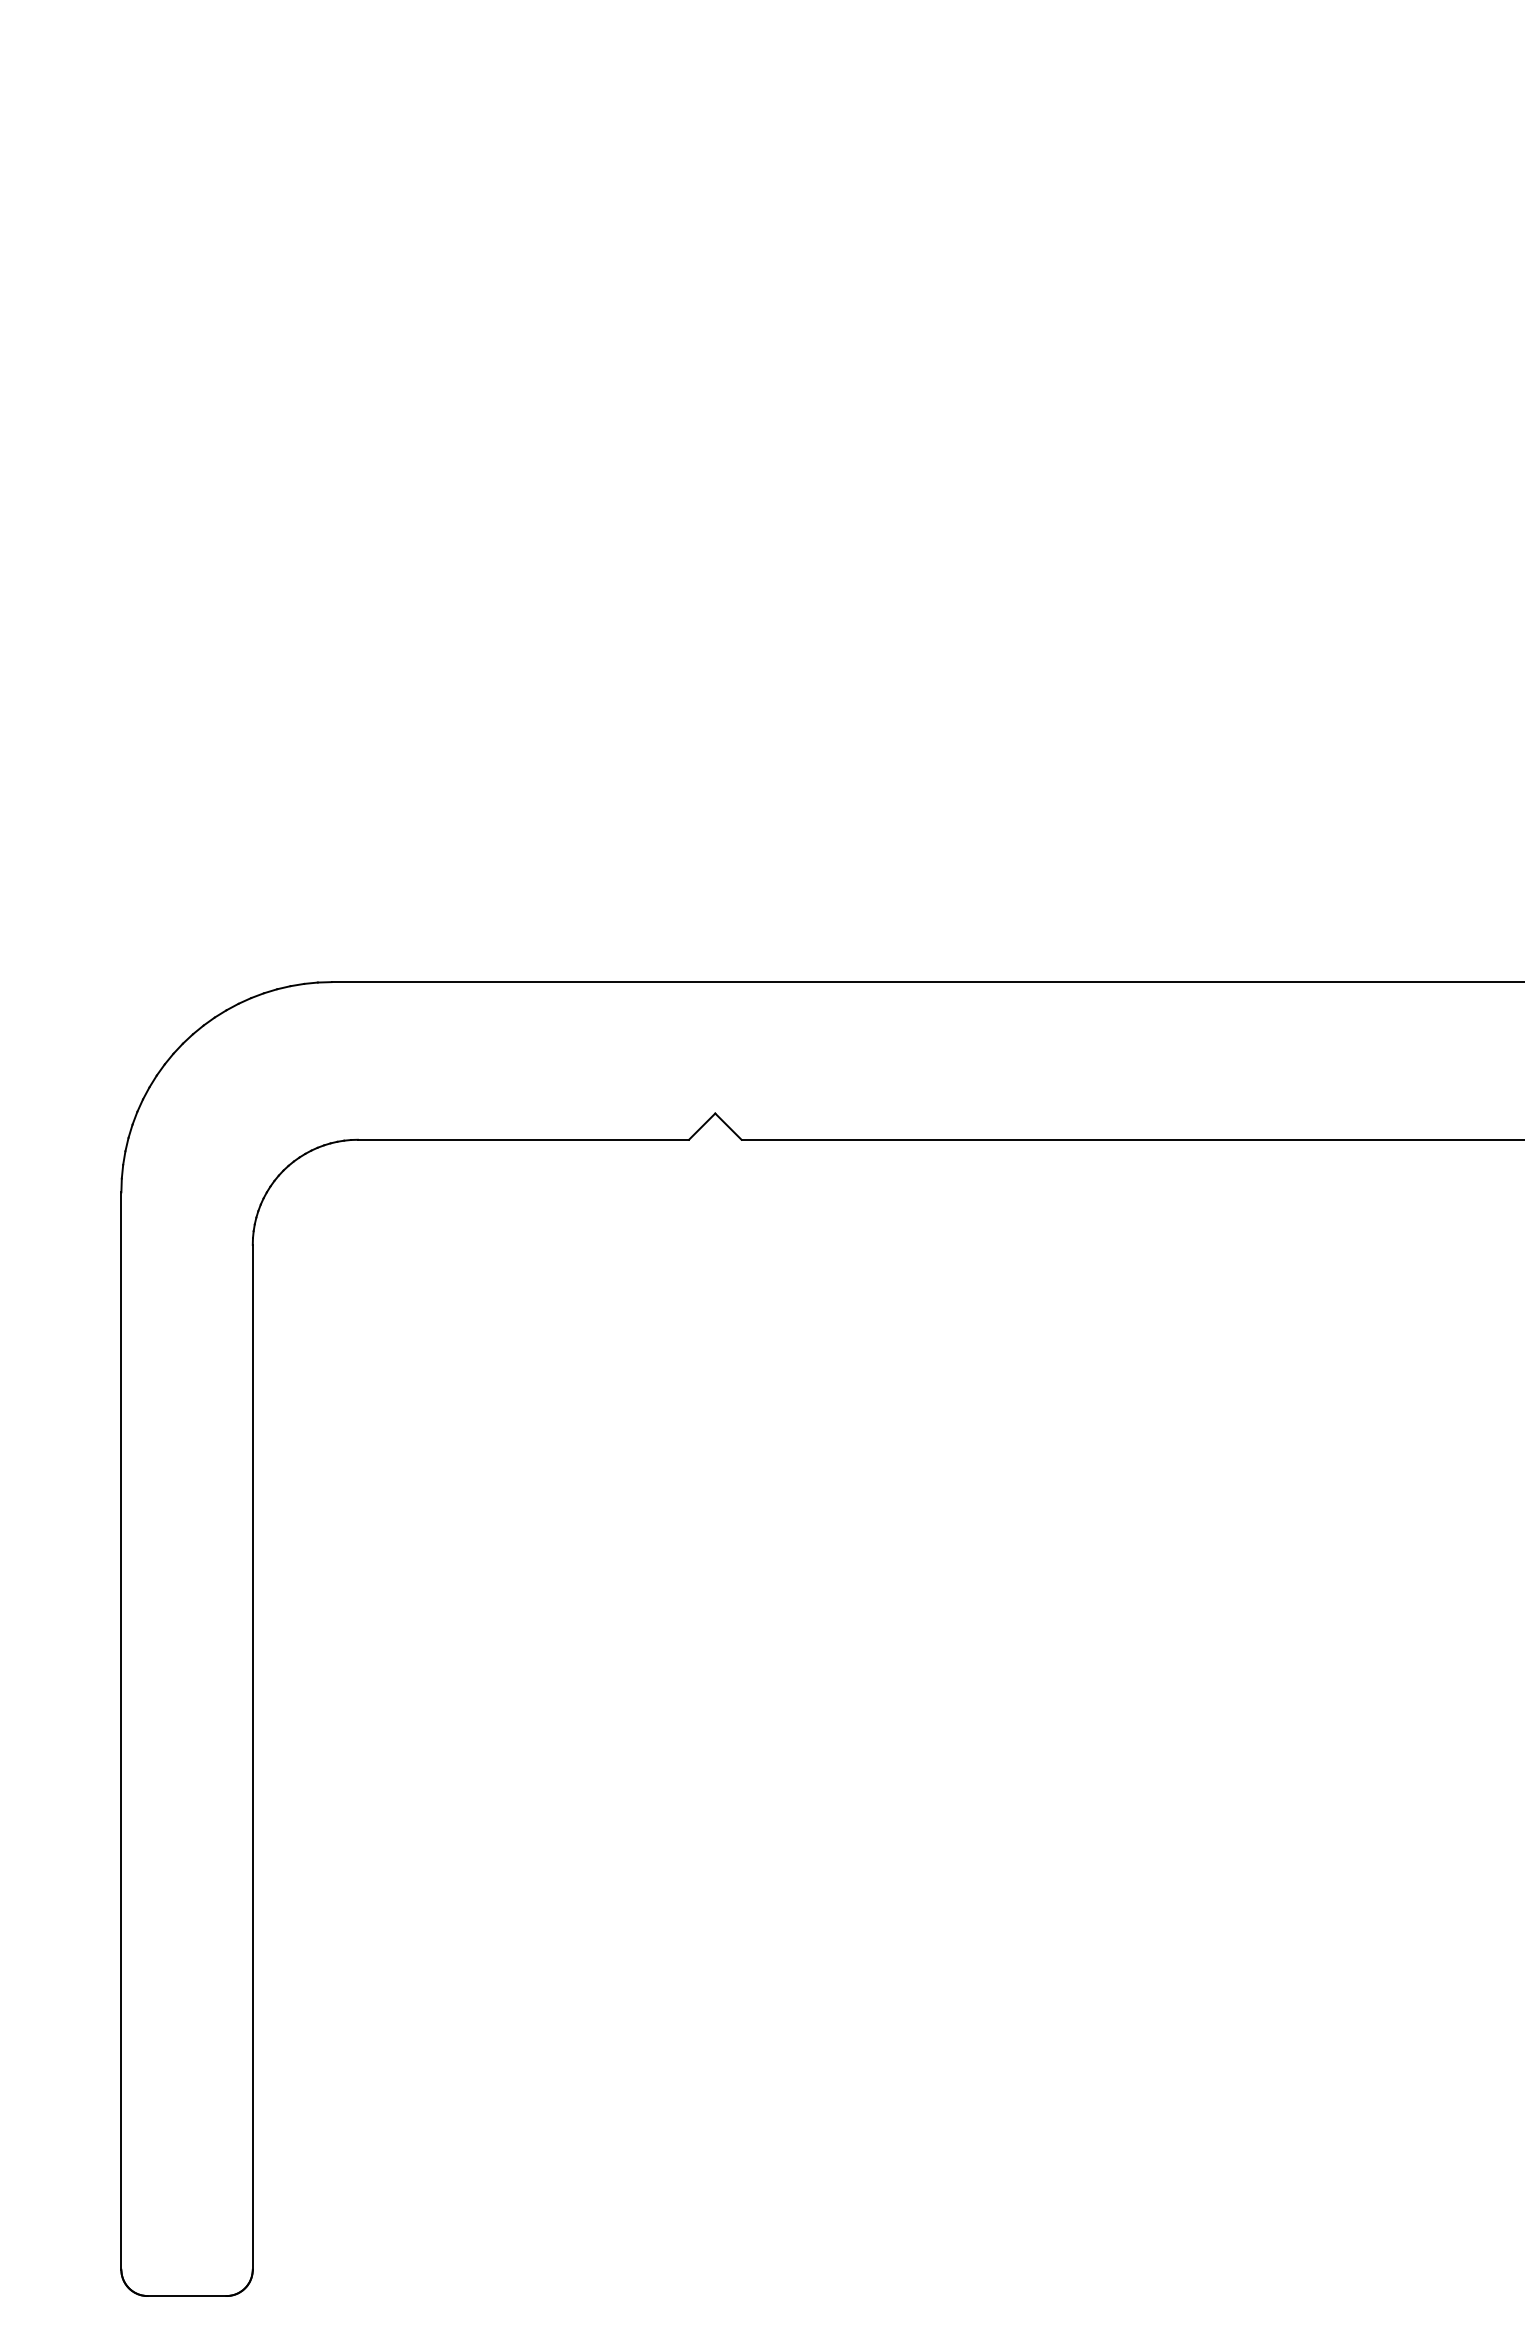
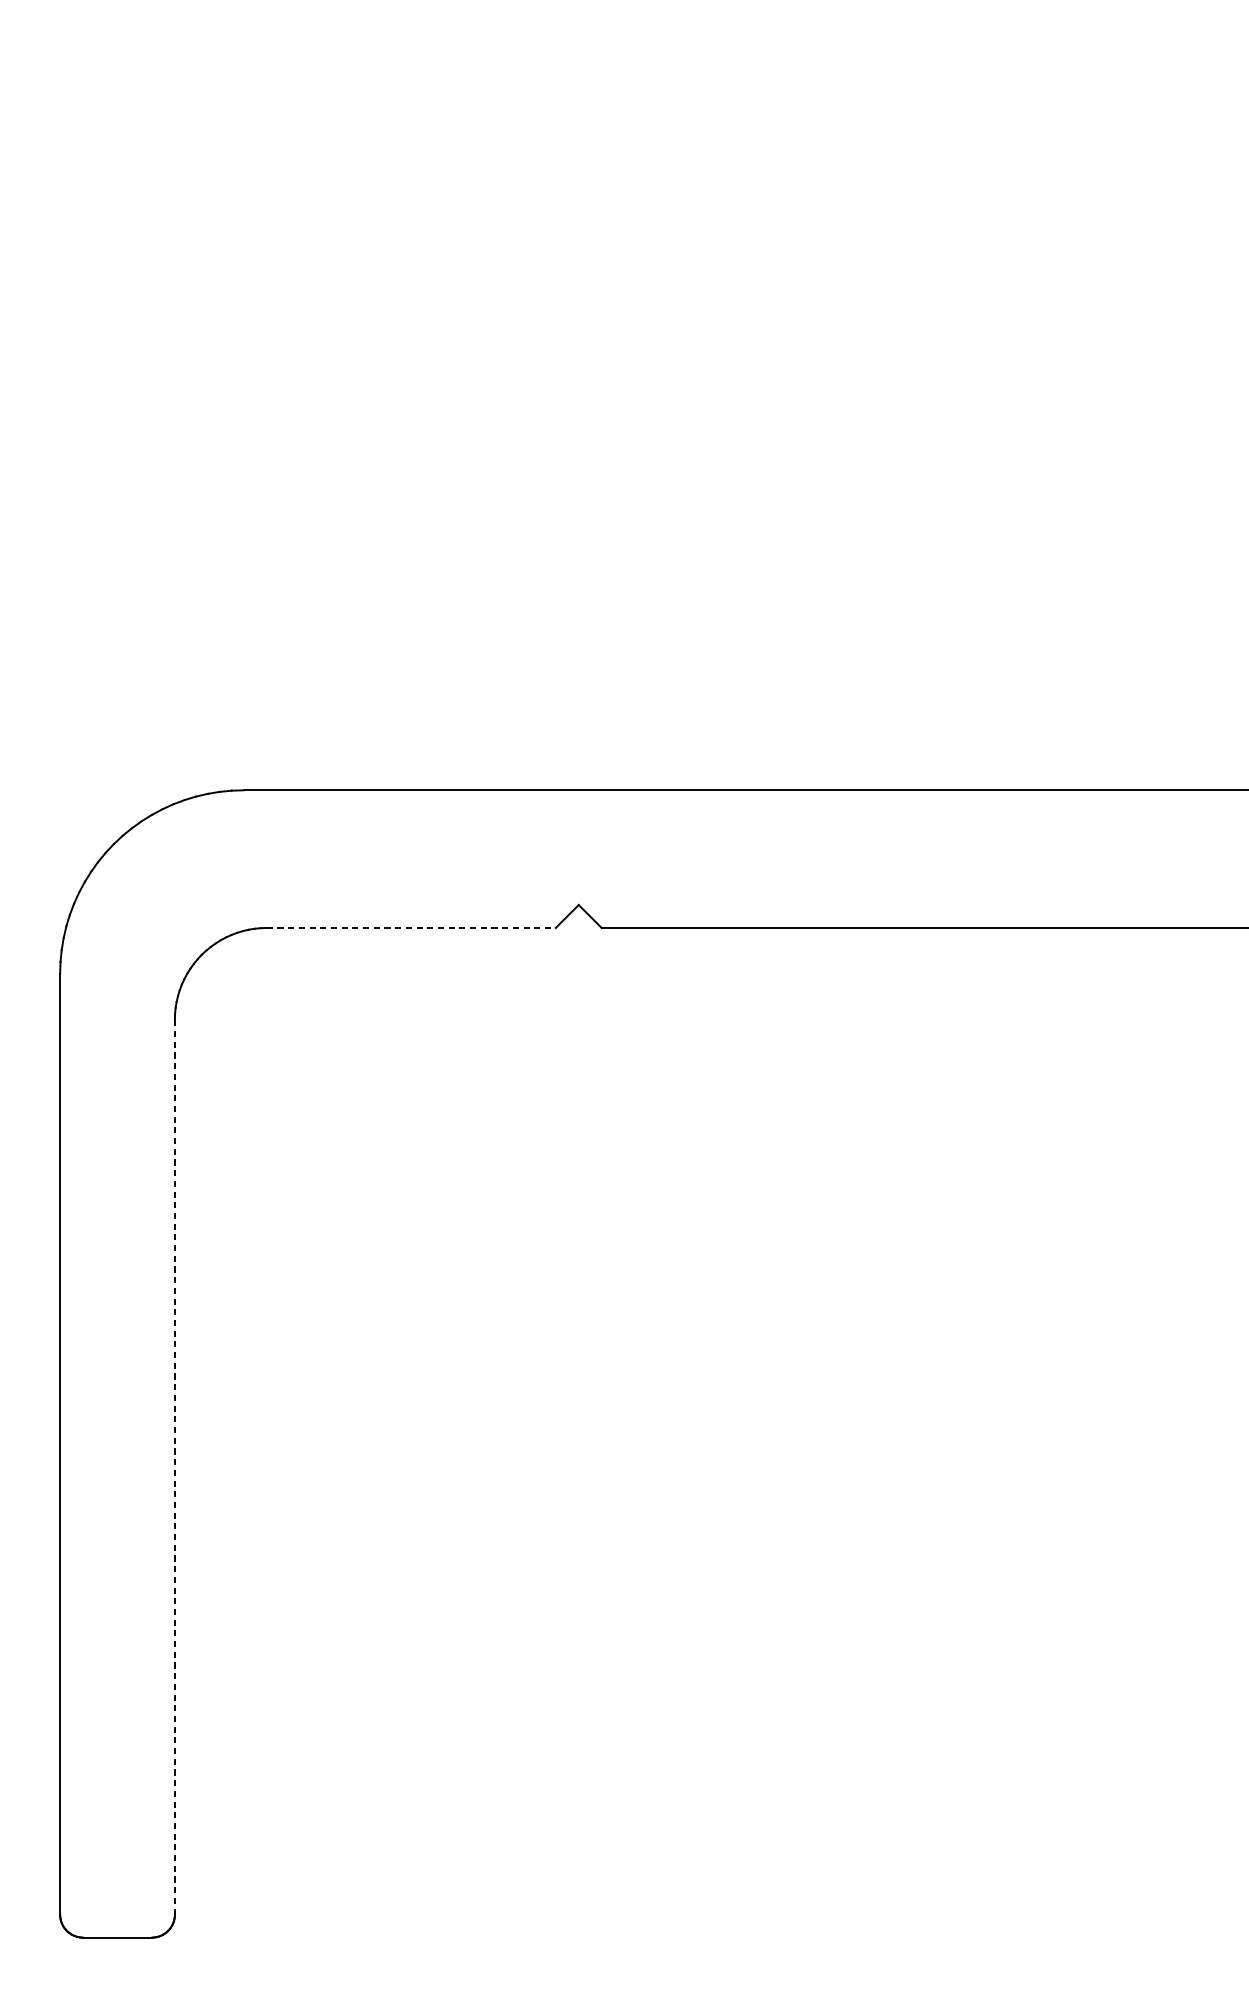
line: (523, 1139) -> (411, 927), solid -> dashed
line: (252, 1756) -> (174, 1466), solid -> dashed

